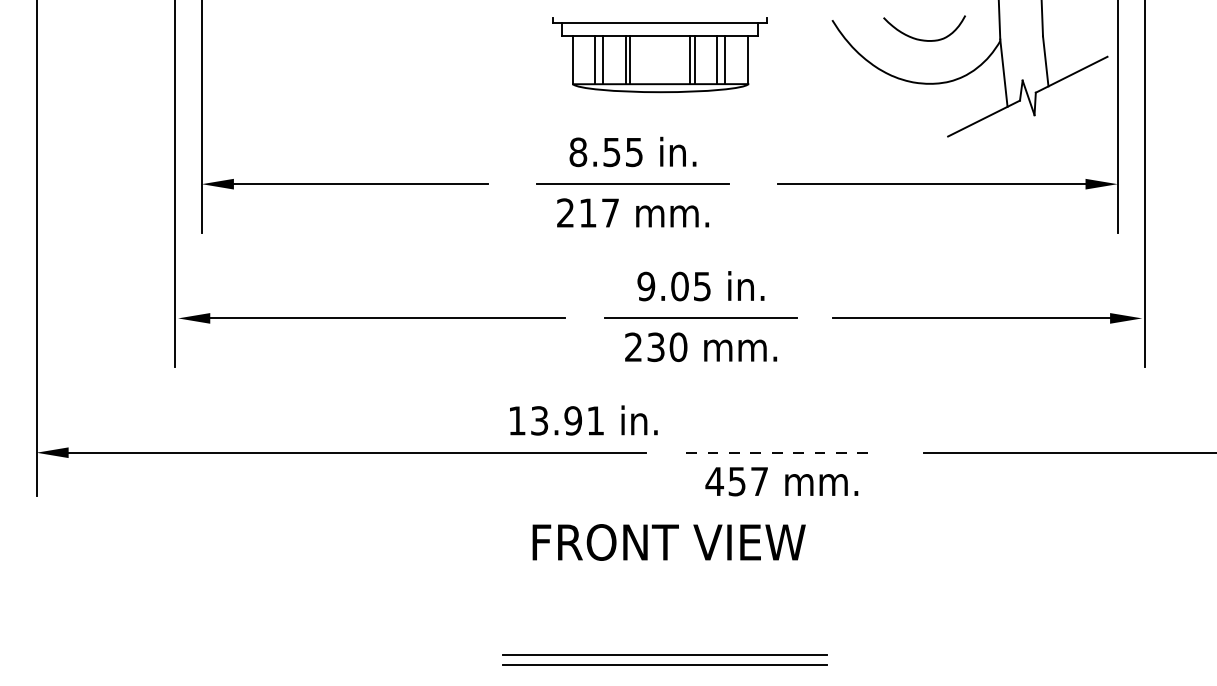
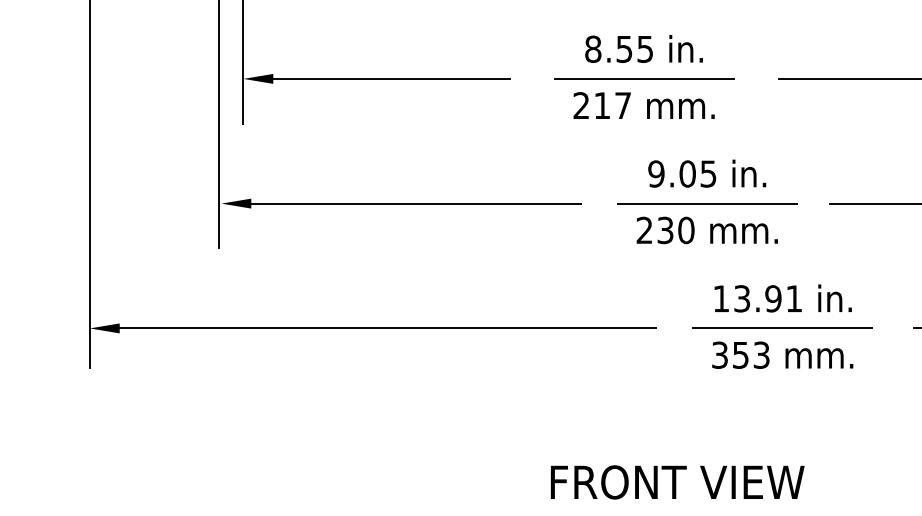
text: (583, 420) -> (782, 298), moved
line: (782, 452) -> (782, 328), dashed -> solid
text: (736, 481) -> (740, 355), 457 -> 353
text: (668, 542) -> (677, 482), moved

